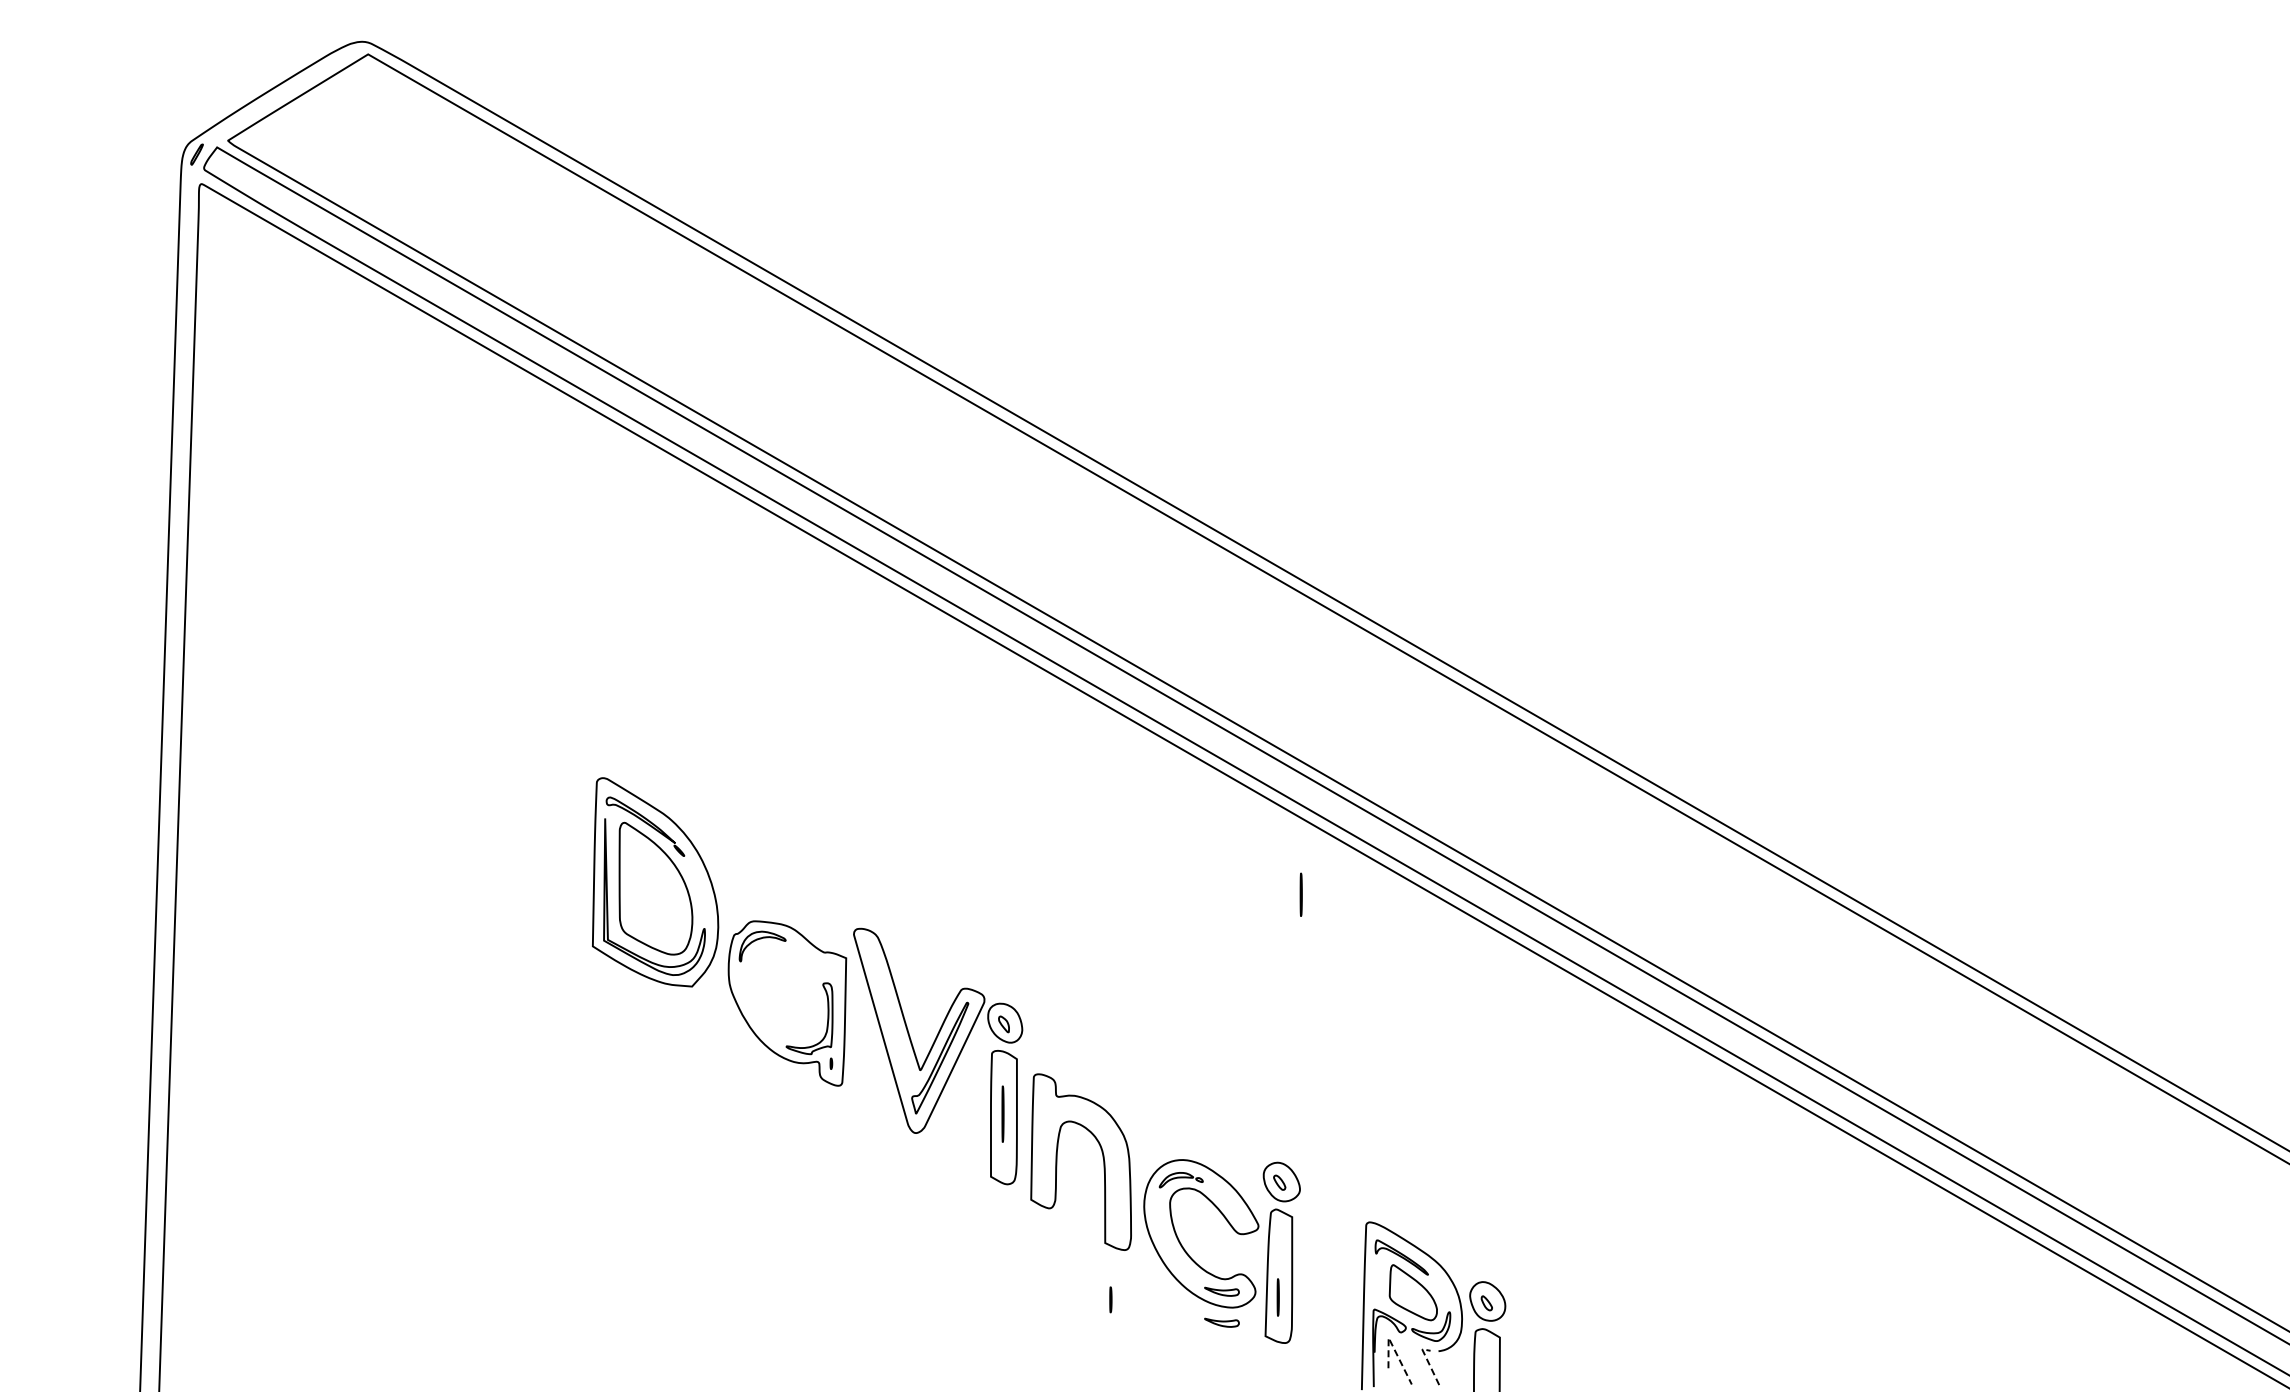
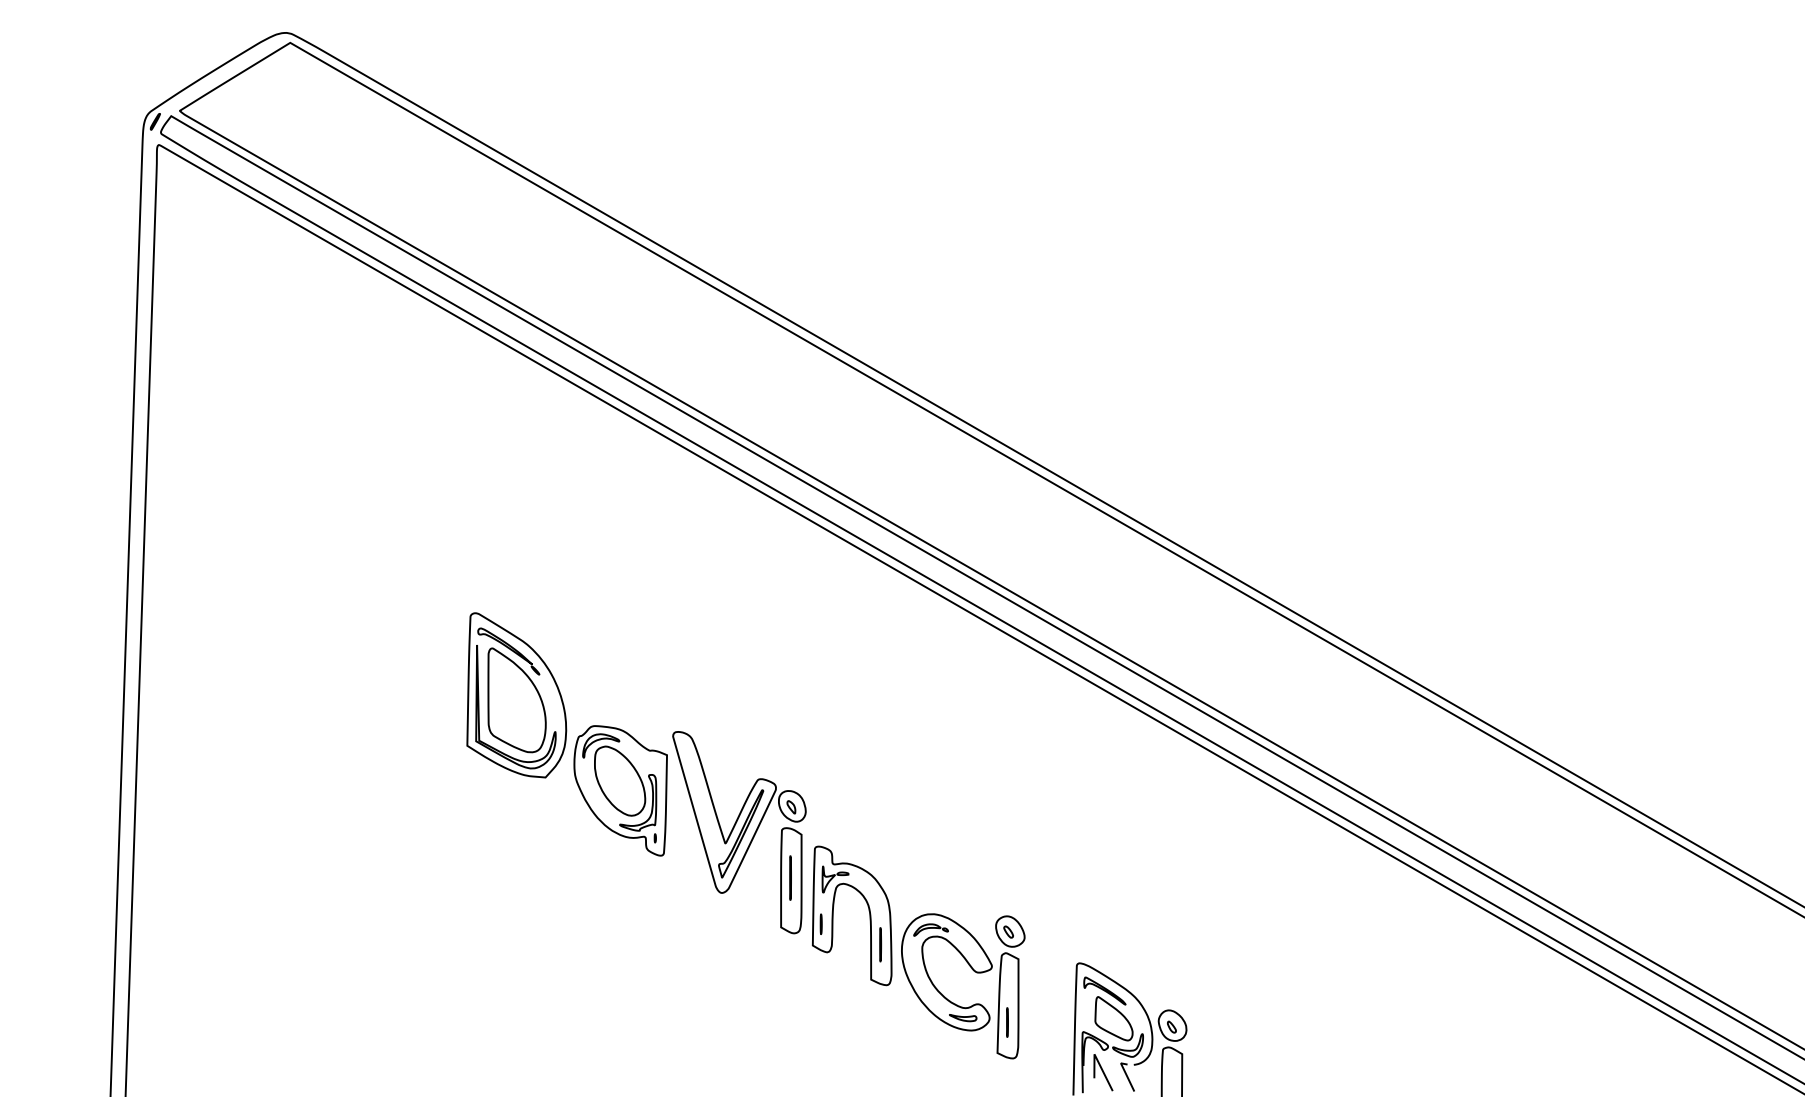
line: (1300, 894) -> (880, 944), moved
part: (786, 990) -> (619, 780), added
part: (1059, 1115) -> (835, 879), added
line: (1110, 1299) -> (820, 924), moved
part: (1221, 1322) -> (962, 1042), removed
line: (1393, 1347) -> (1098, 1061), dashed -> solid
line: (1428, 1362) -> (1125, 1073), dashed -> solid

